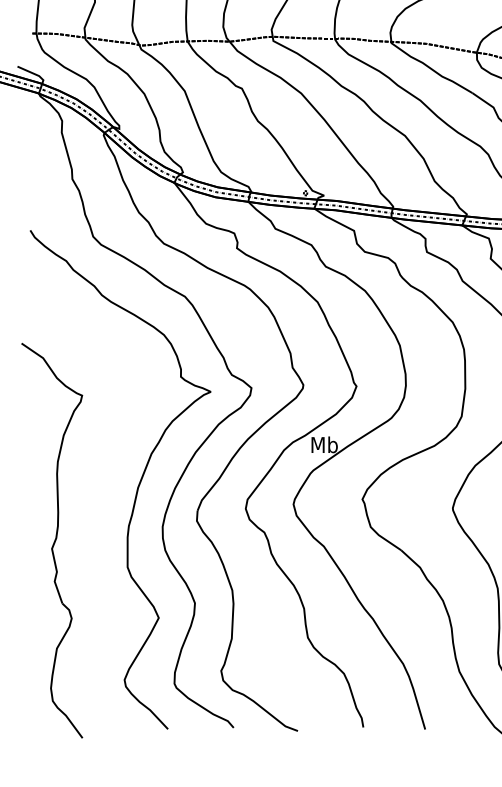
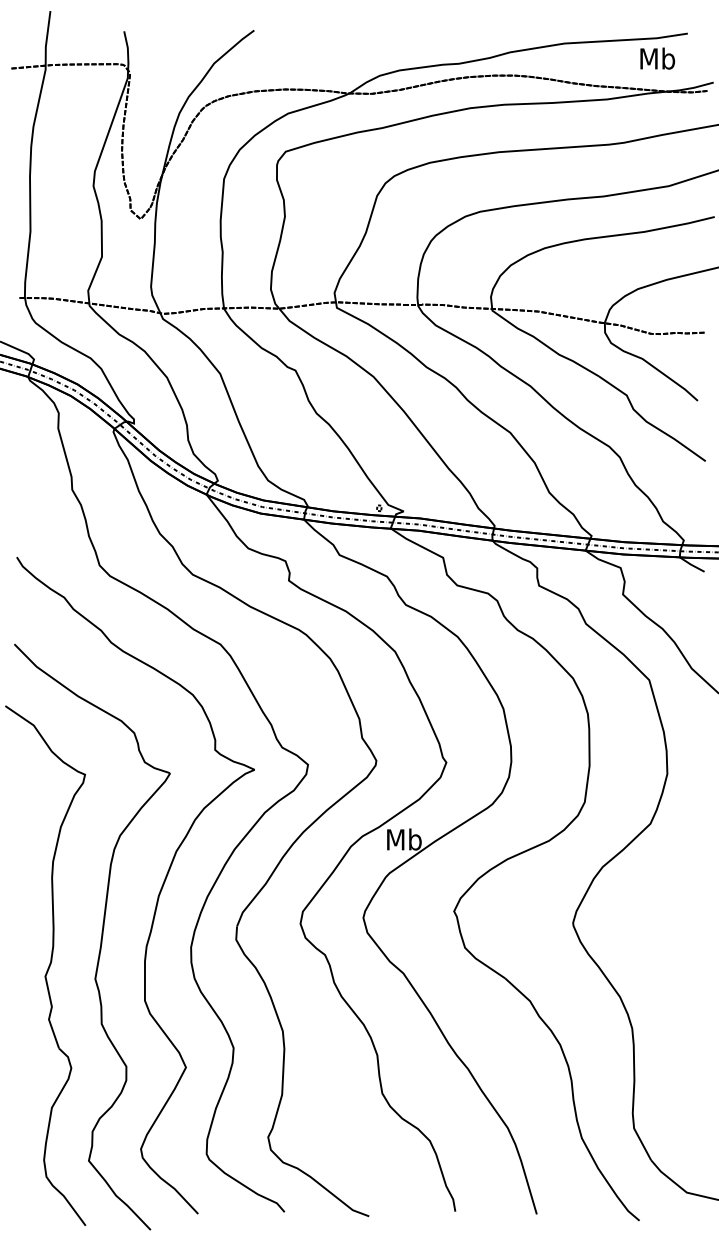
curve: (93, 520) -> (100, 939), added

